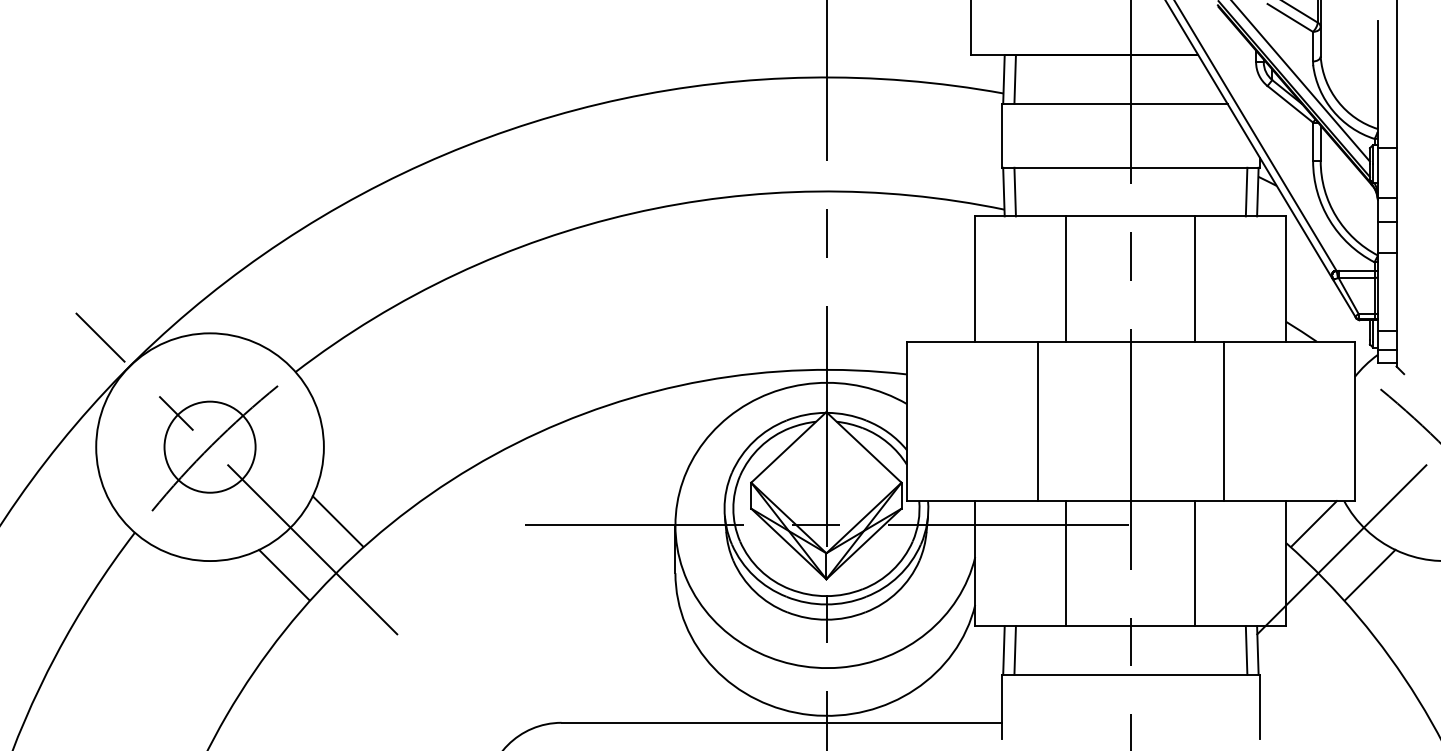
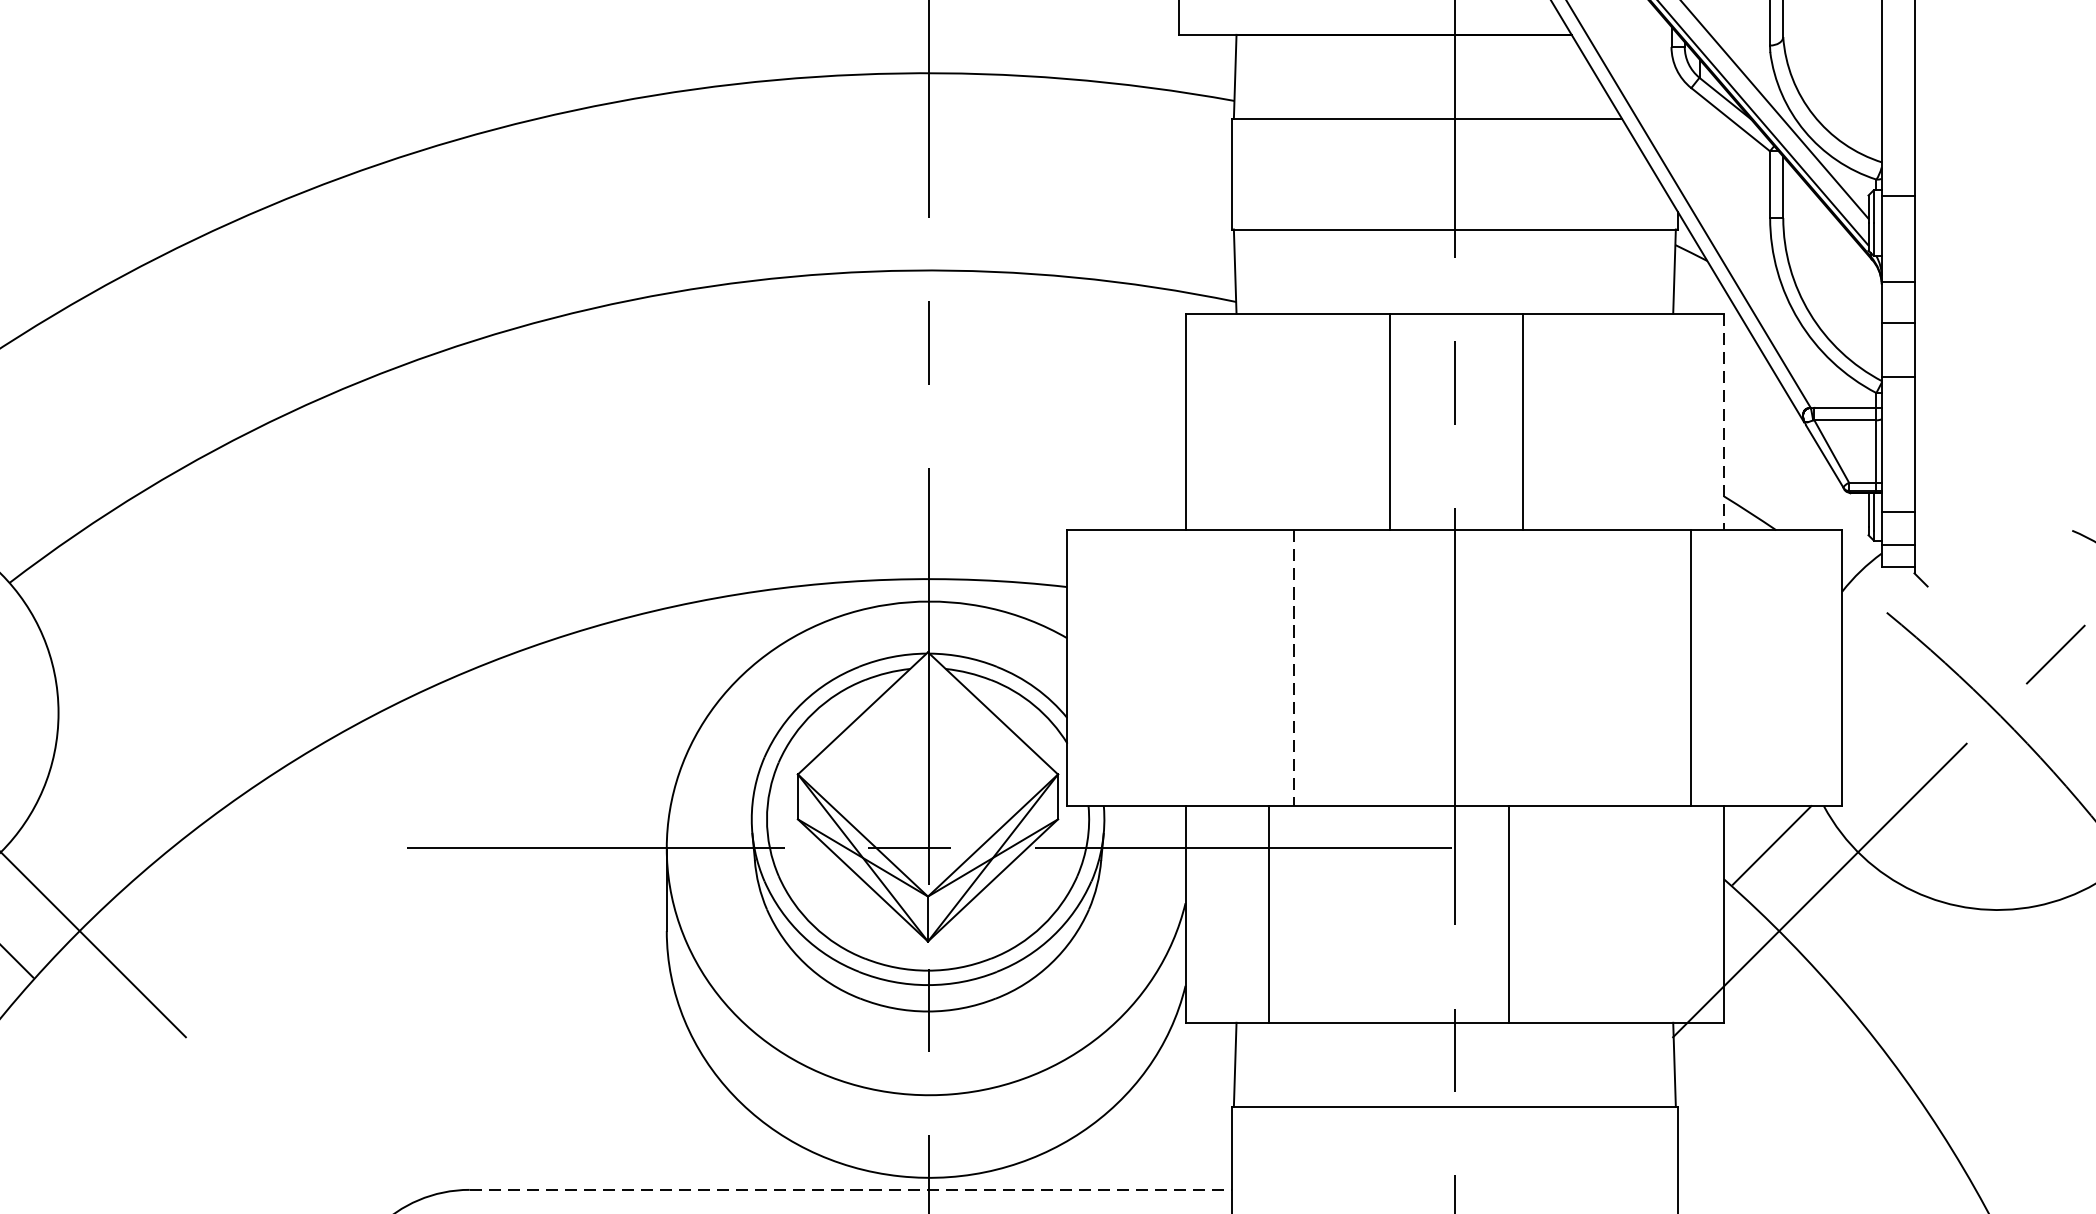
line: (1014, 79) -> (1253, 76), removed
line: (1014, 191) -> (1253, 270), removed
line: (1246, 191) -> (1654, 270), removed
line: (1066, 278) -> (1390, 421), moved
line: (1195, 278) -> (1523, 421), moved
line: (1286, 278) -> (1724, 421), solid -> dashed
line: (1038, 421) -> (1294, 668), solid -> dashed
line: (1223, 421) -> (1691, 668), moved
line: (337, 521) -> (82, 841), removed
line: (1066, 563) -> (1269, 914), moved
line: (1195, 563) -> (1509, 914), moved
line: (1370, 574) -> (1869, 933), removed
line: (1014, 650) -> (1253, 1064), removed
line: (1246, 650) -> (1654, 1064), removed
line: (782, 722) -> (852, 1189), solid -> dashed

